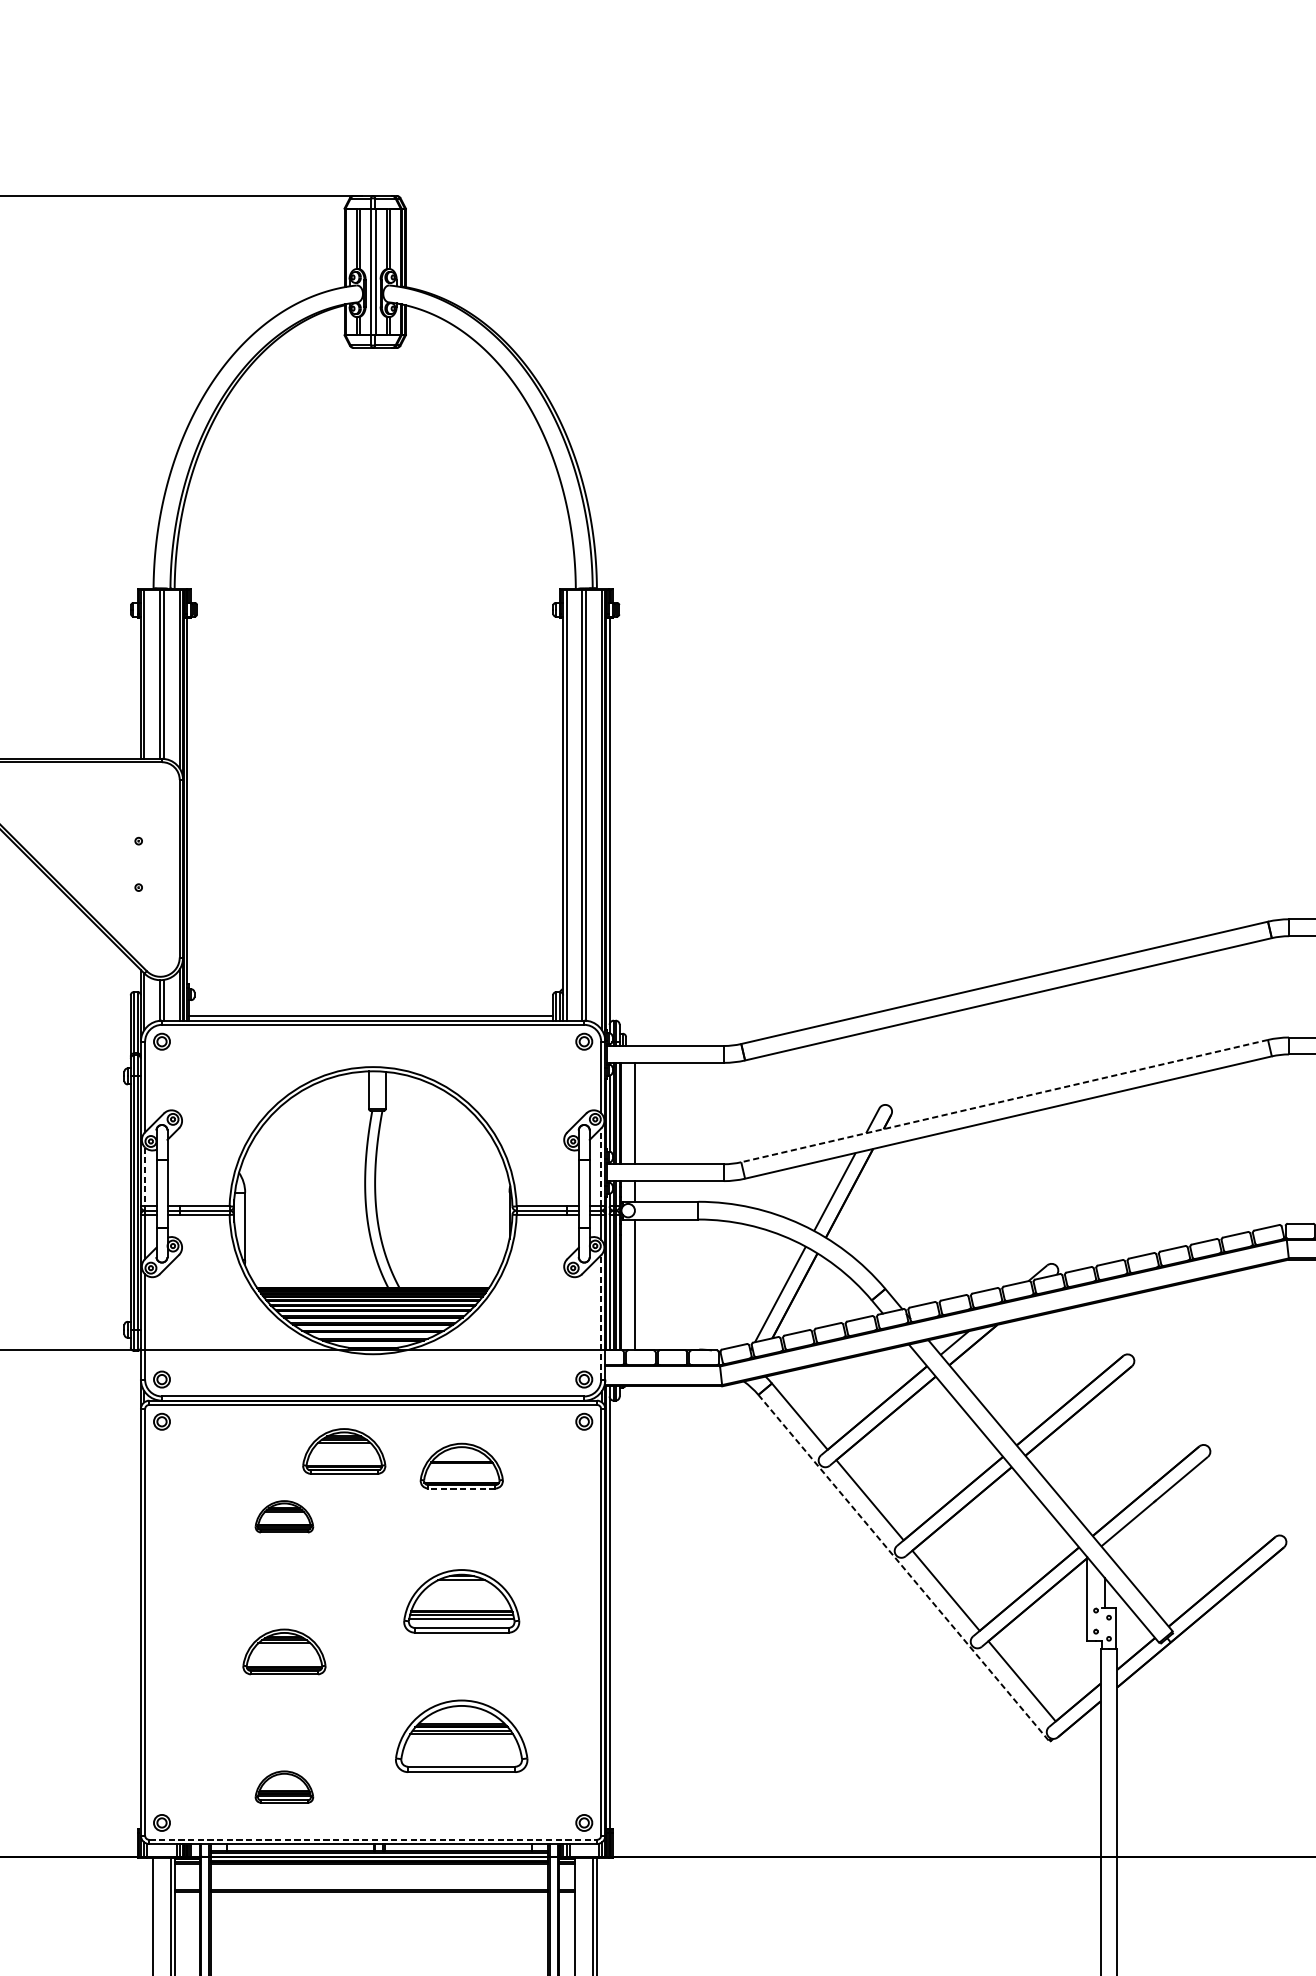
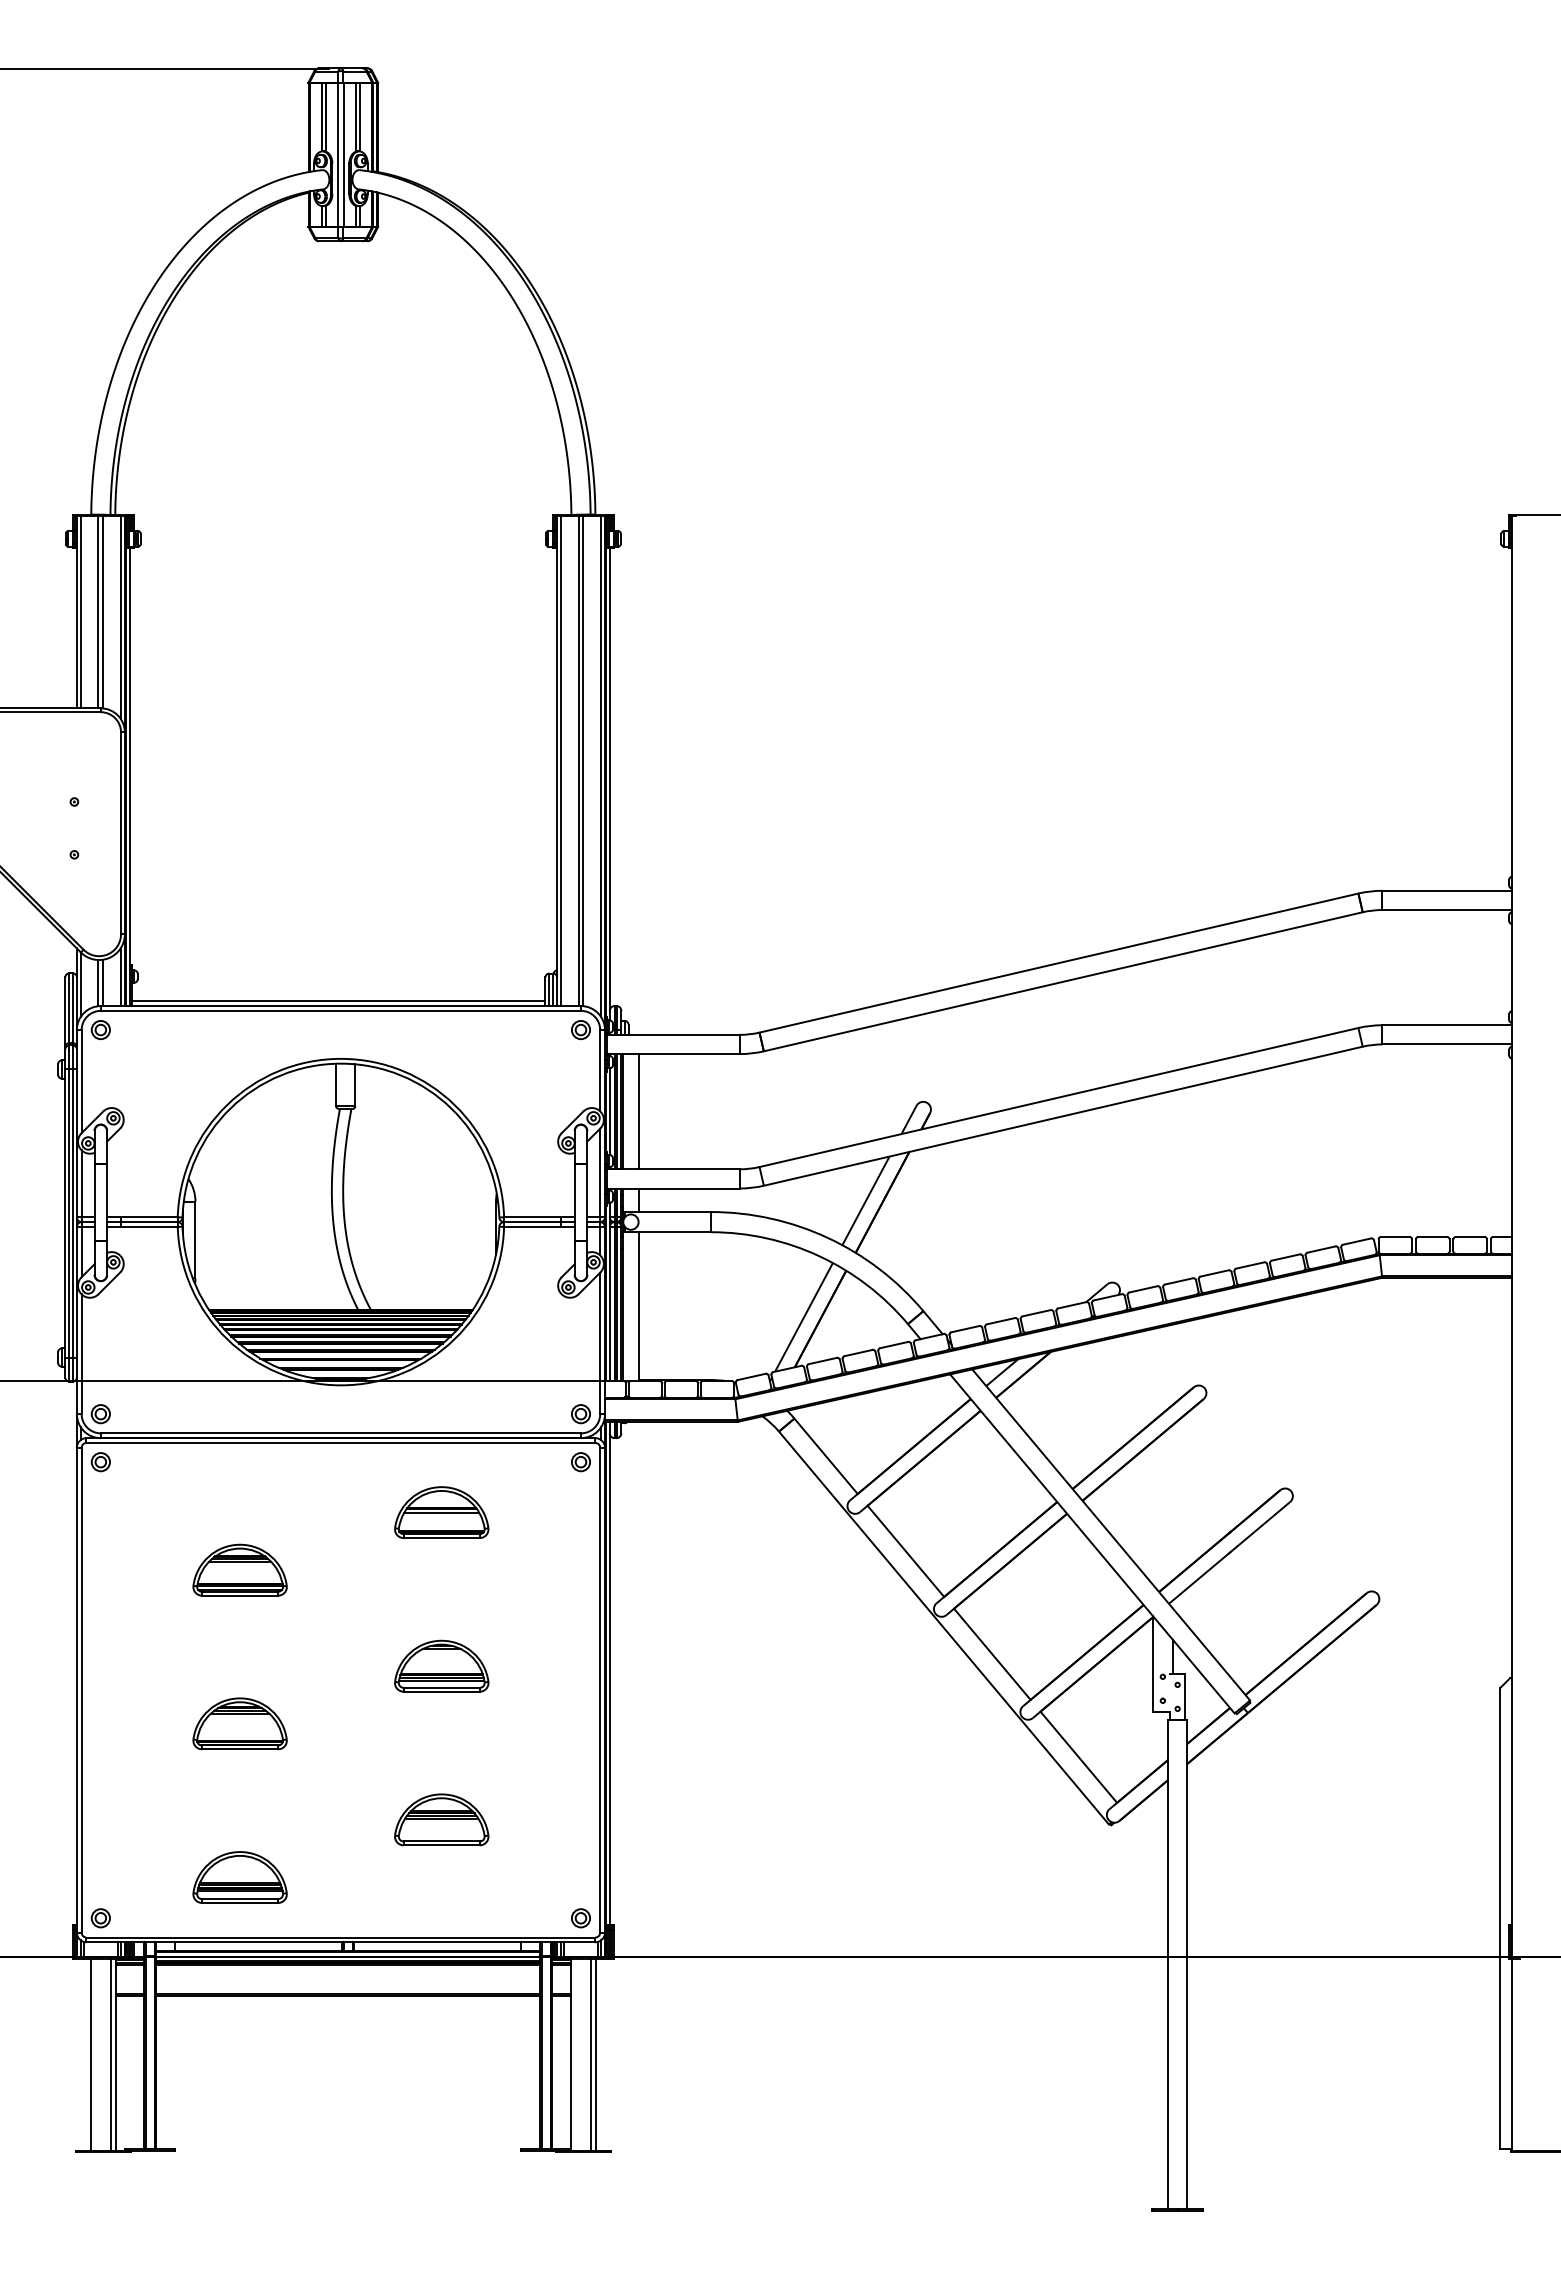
line: (1004, 1101) -> (1058, 1097), dashed -> solid
line: (601, 1167) -> (600, 1172), dashed -> solid
line: (144, 1177) -> (81, 1184), dashed -> solid
line: (601, 1317) -> (600, 1343), dashed -> solid
part: (343, 1451) -> (307, 1495), removed
line: (461, 1466) -> (441, 1512), added
line: (461, 1488) -> (441, 1538), dashed -> solid
part: (283, 1516) -> (239, 1569), size x1.43
line: (903, 1568) -> (944, 1628), dashed -> solid
part: (461, 1600) -> (441, 1665), size x0.71
part: (461, 1736) -> (441, 1819), size x0.62
part: (283, 1787) -> (239, 1877), size x1.43
line: (373, 1839) -> (341, 1937), dashed -> solid

